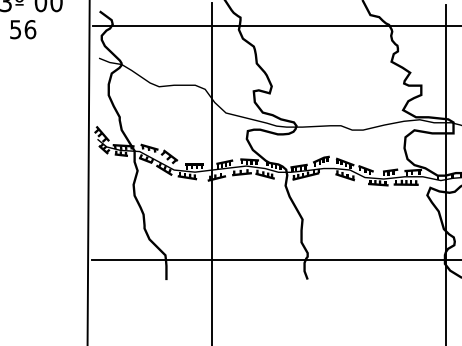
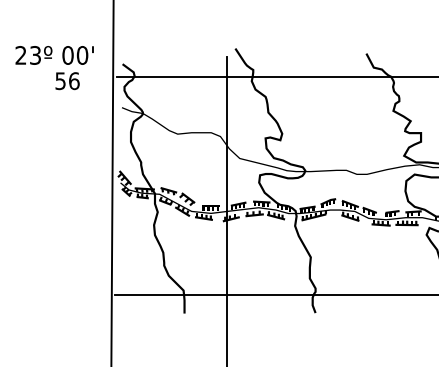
text: (23, 30) -> (67, 81), moved

